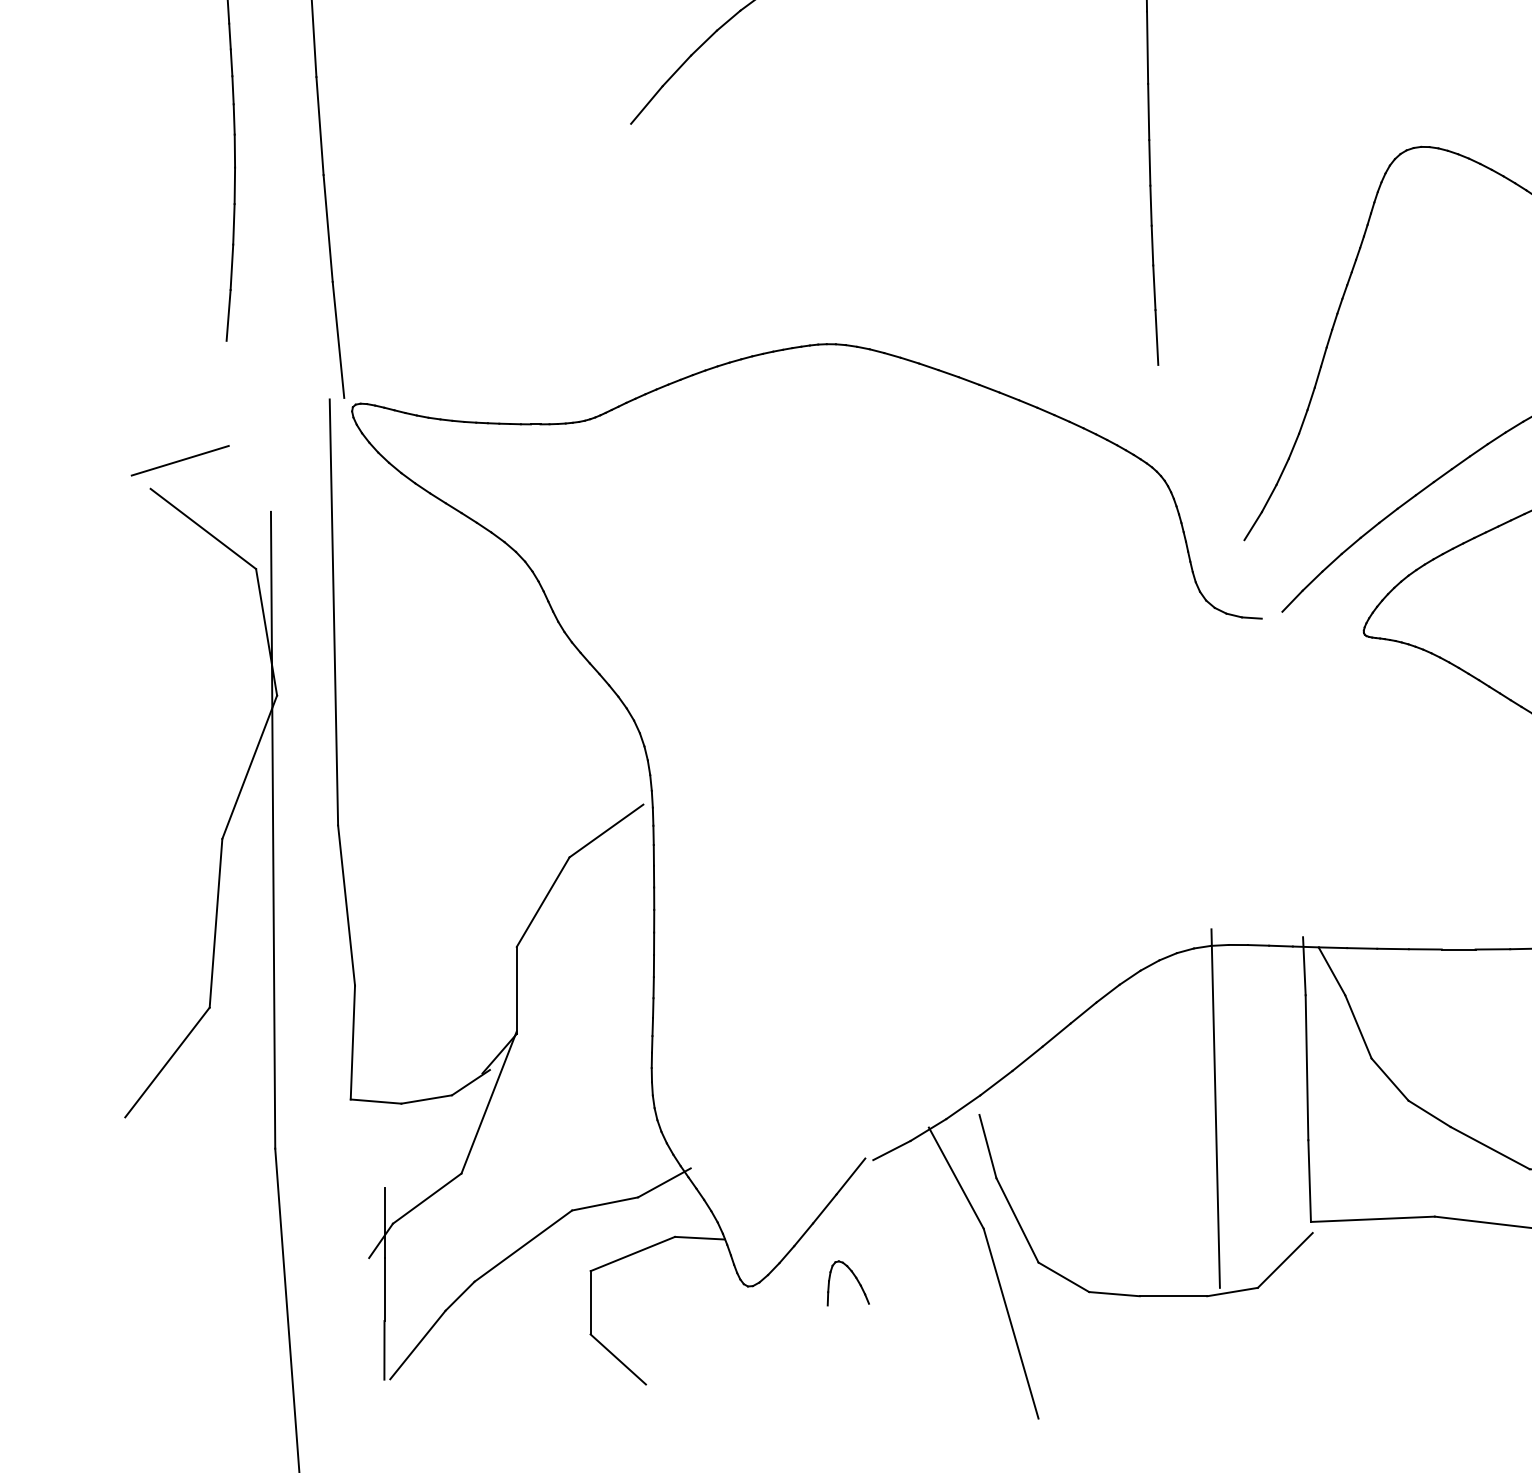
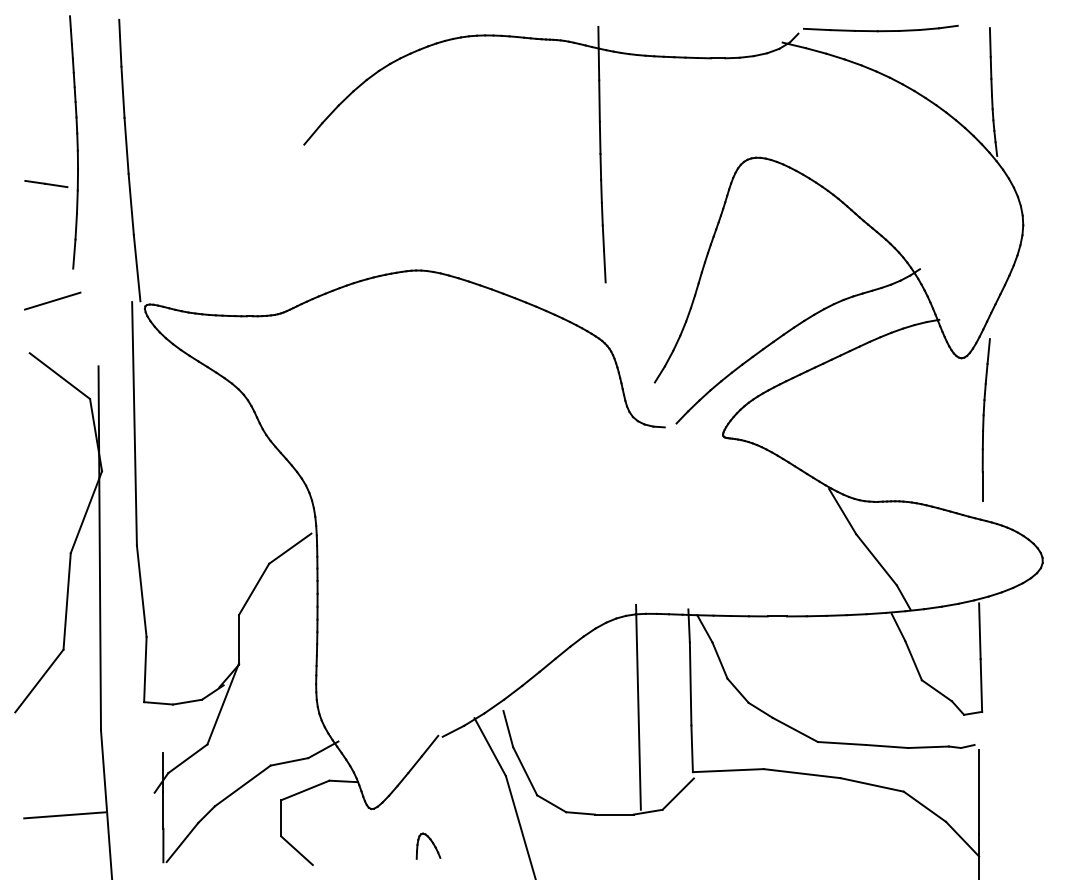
line: (179, 193) -> (46, 184), added
line: (179, 459) -> (52, 300), moved
part: (848, 1282) -> (428, 845), moved
line: (211, 1297) -> (64, 815), added

